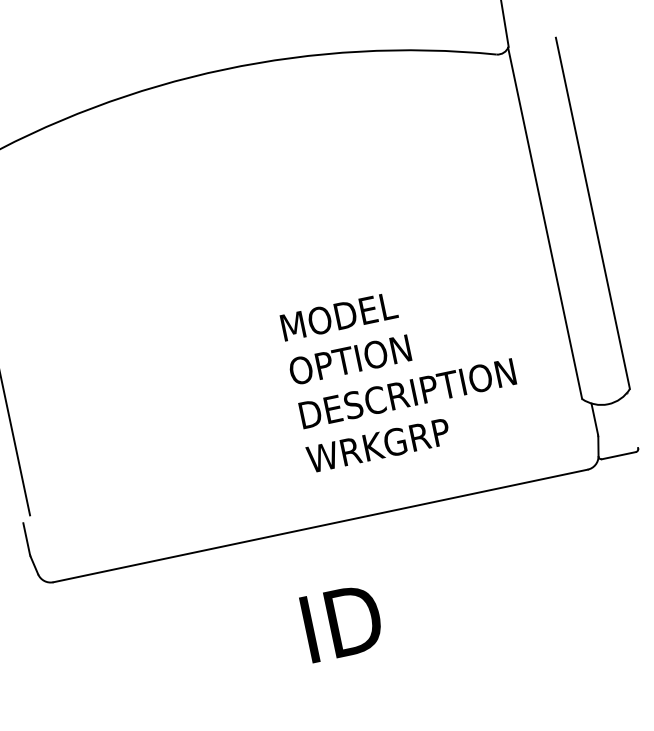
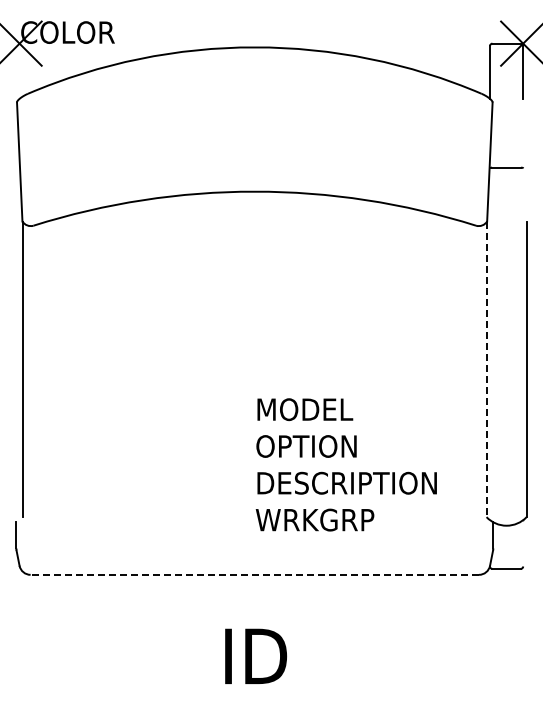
line: (545, 224) -> (486, 370), solid -> dashed
line: (320, 525) -> (254, 574), solid -> dashed

